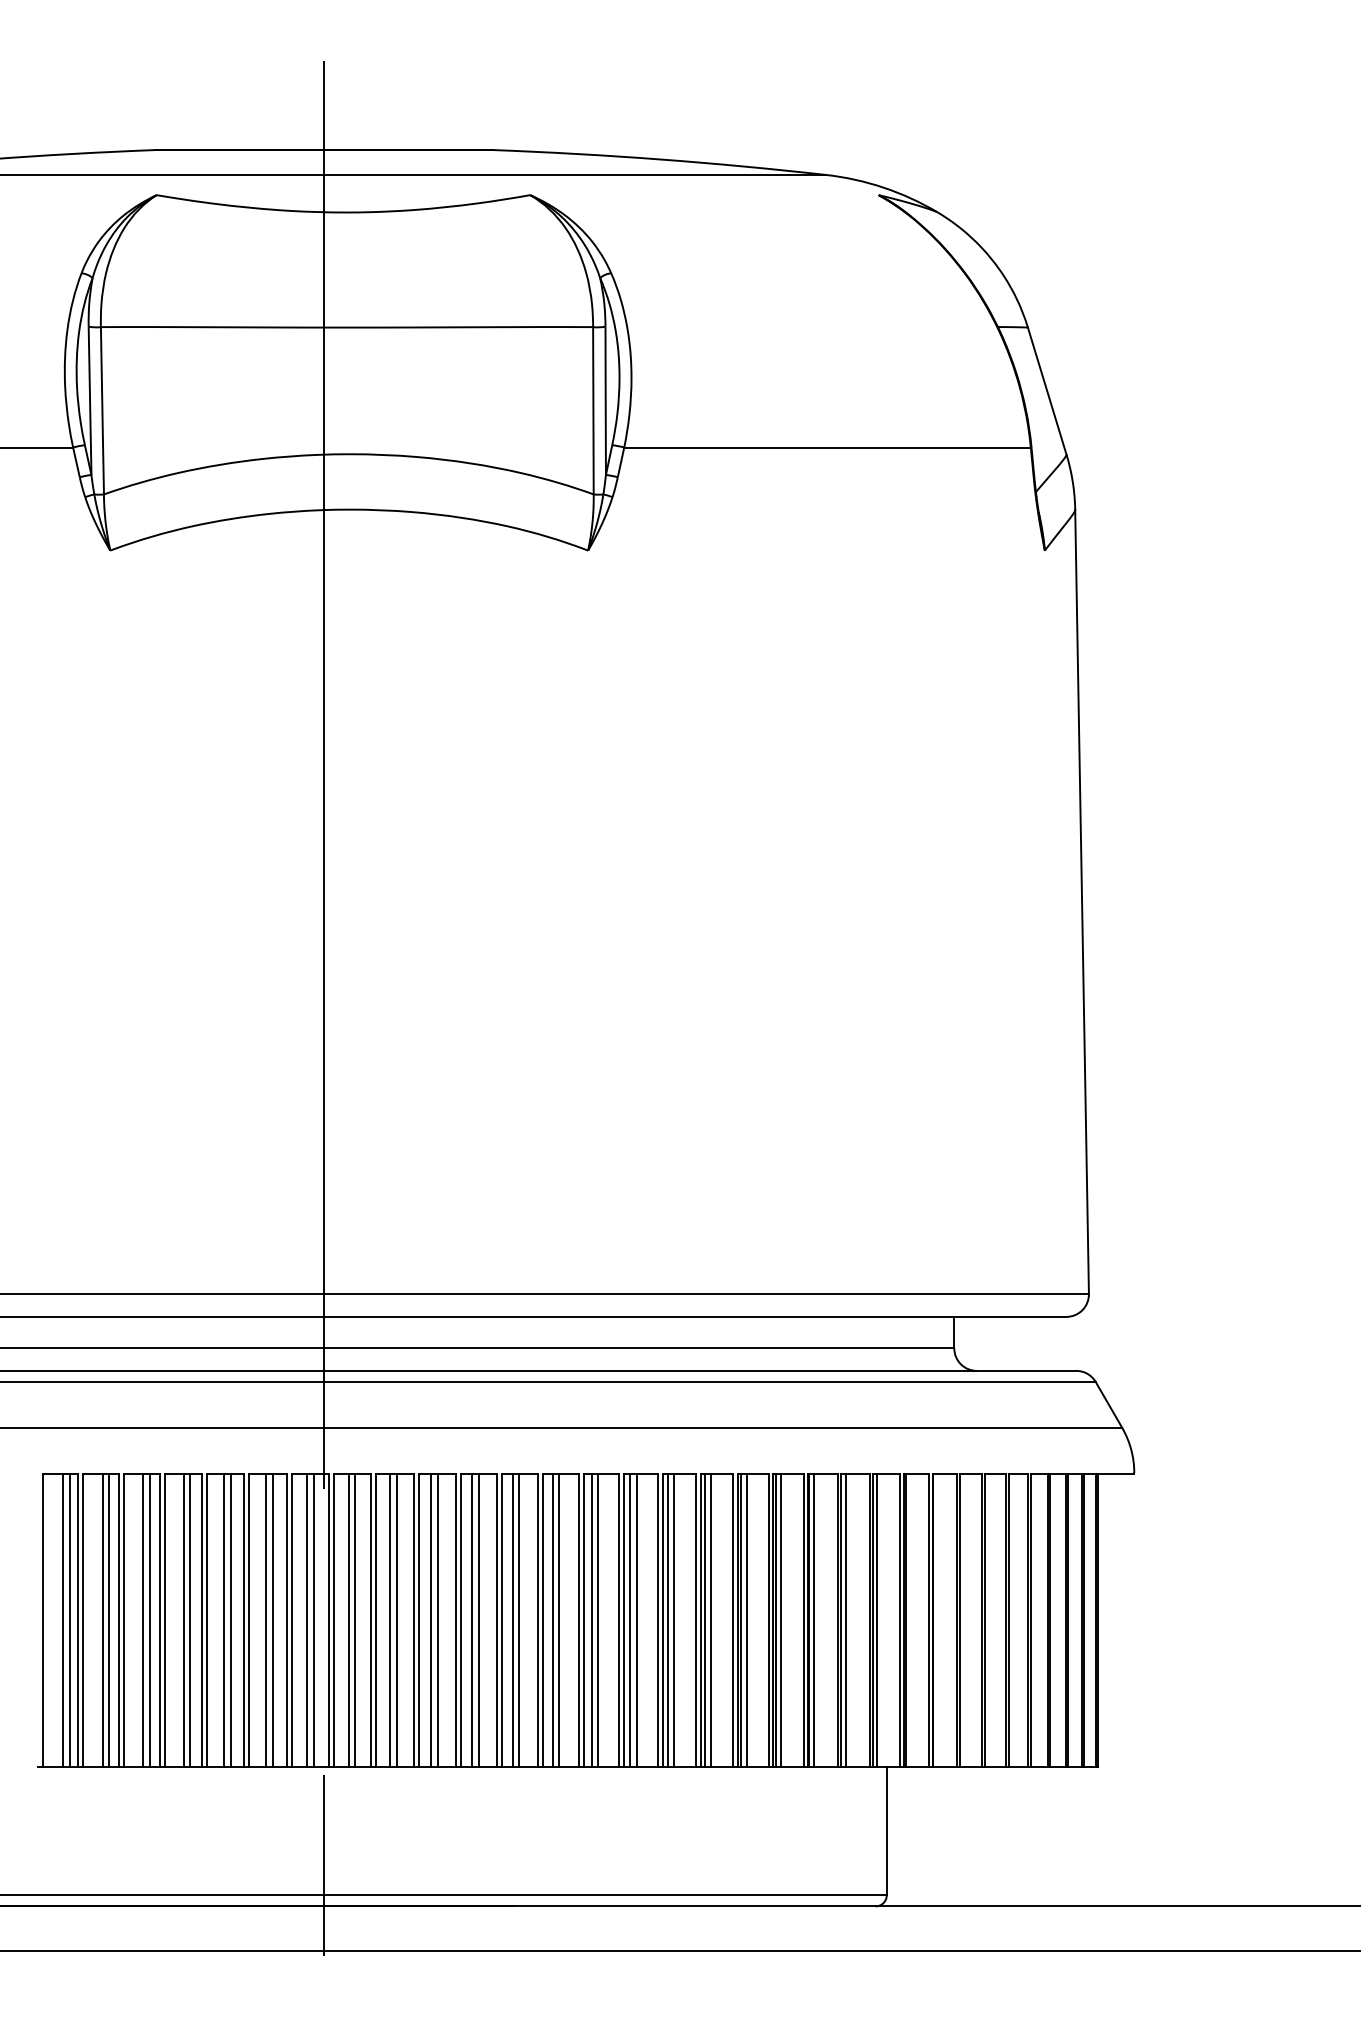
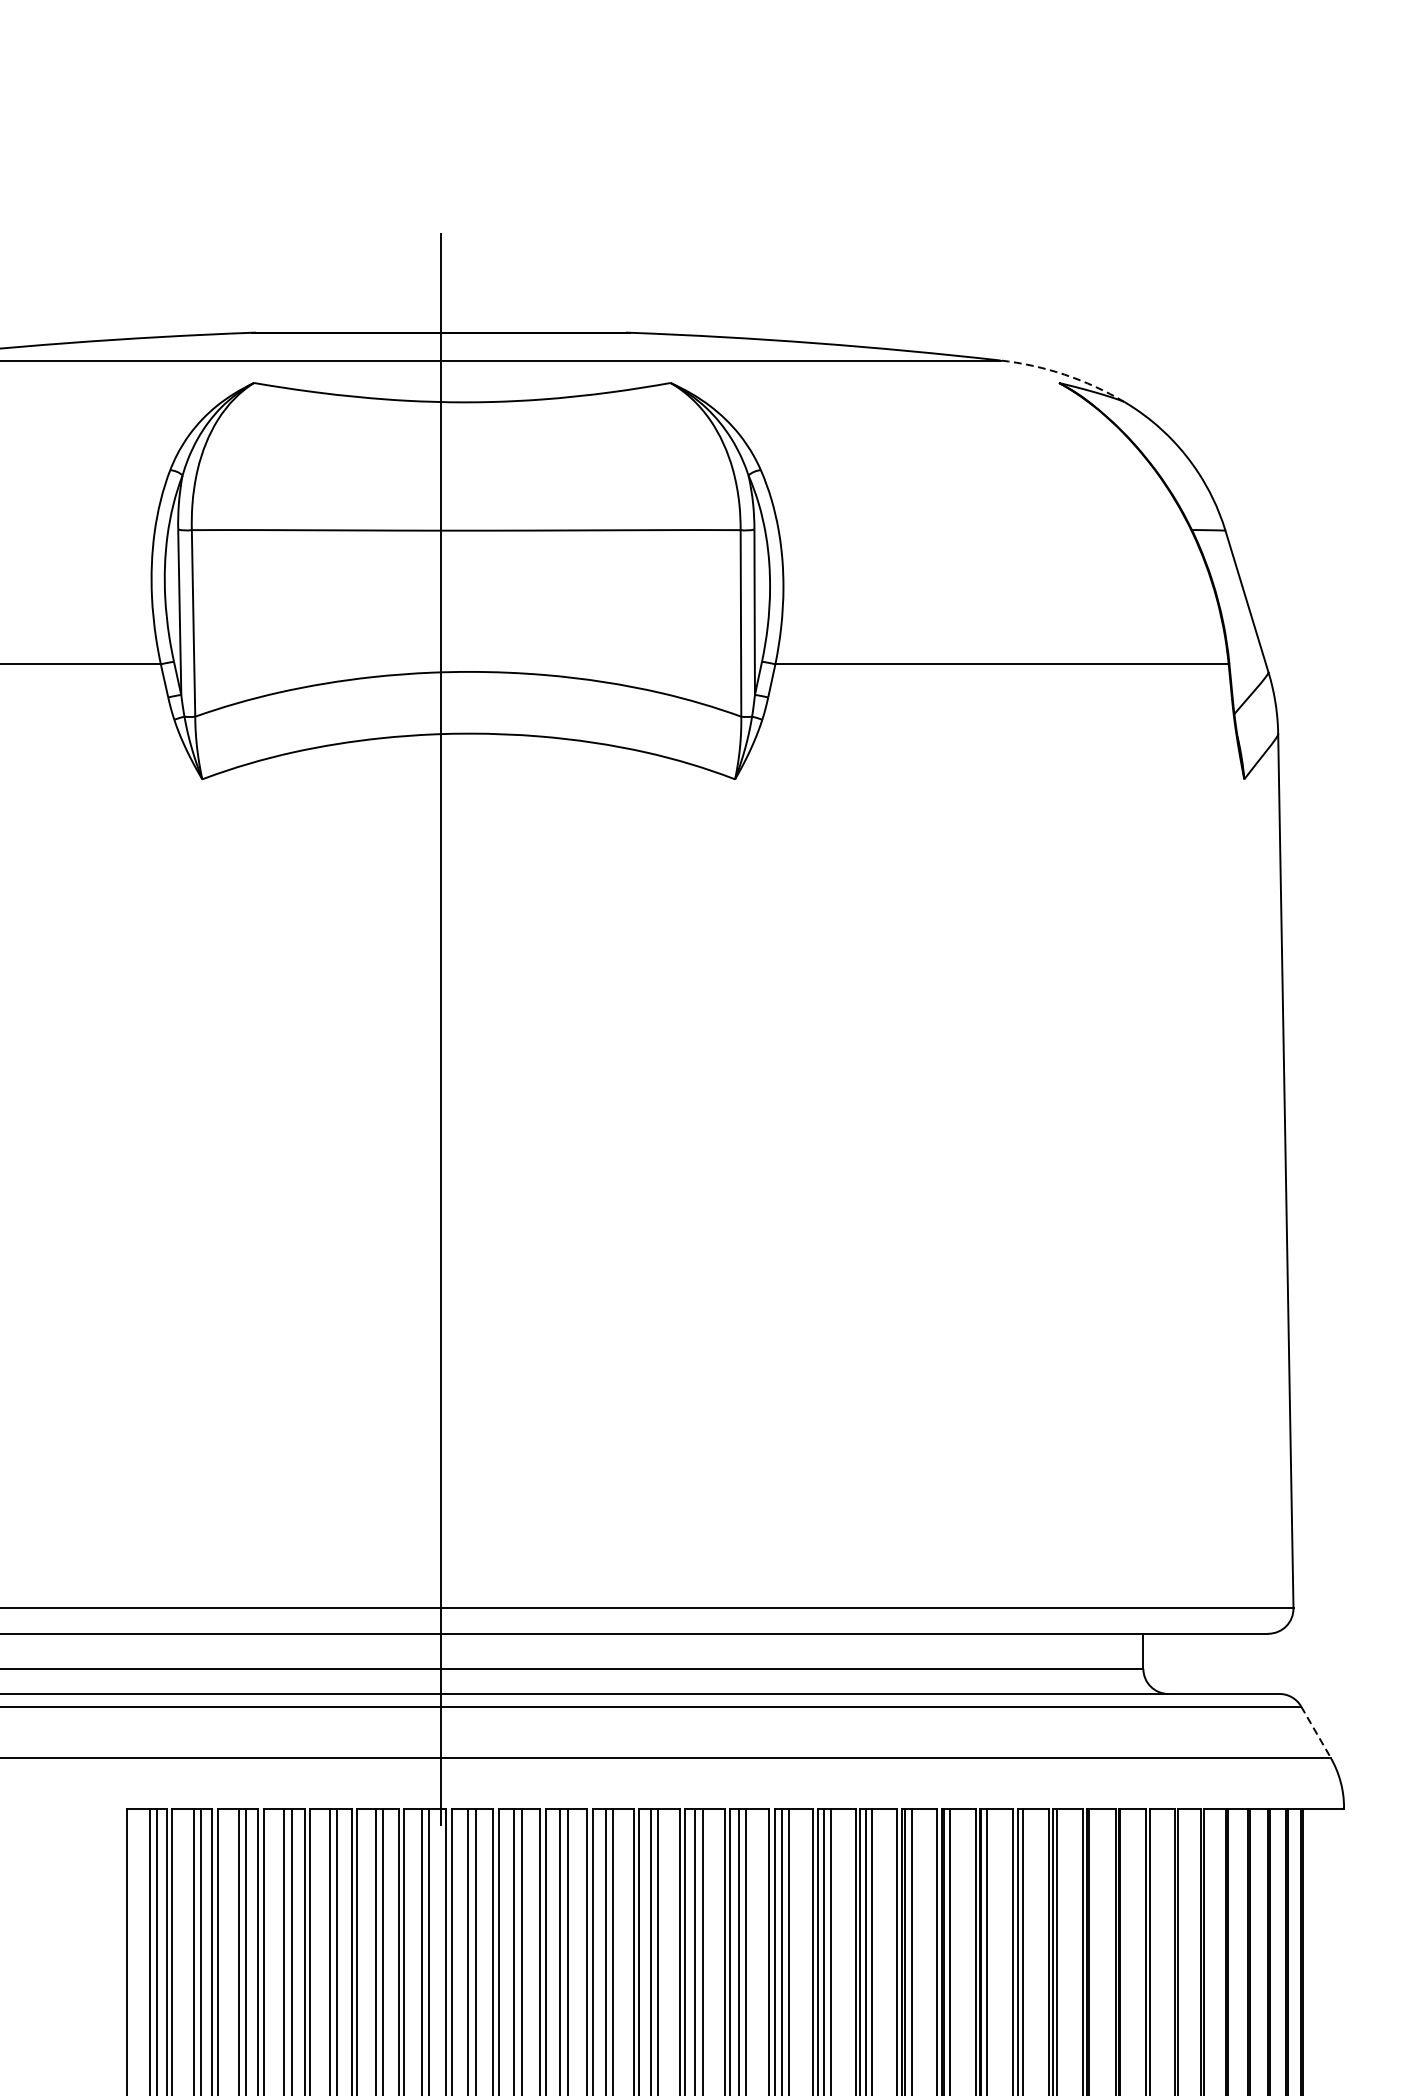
arc: (883, 187) -> (1064, 374), solid -> dashed
line: (1109, 1405) -> (1316, 1732), solid -> dashed

